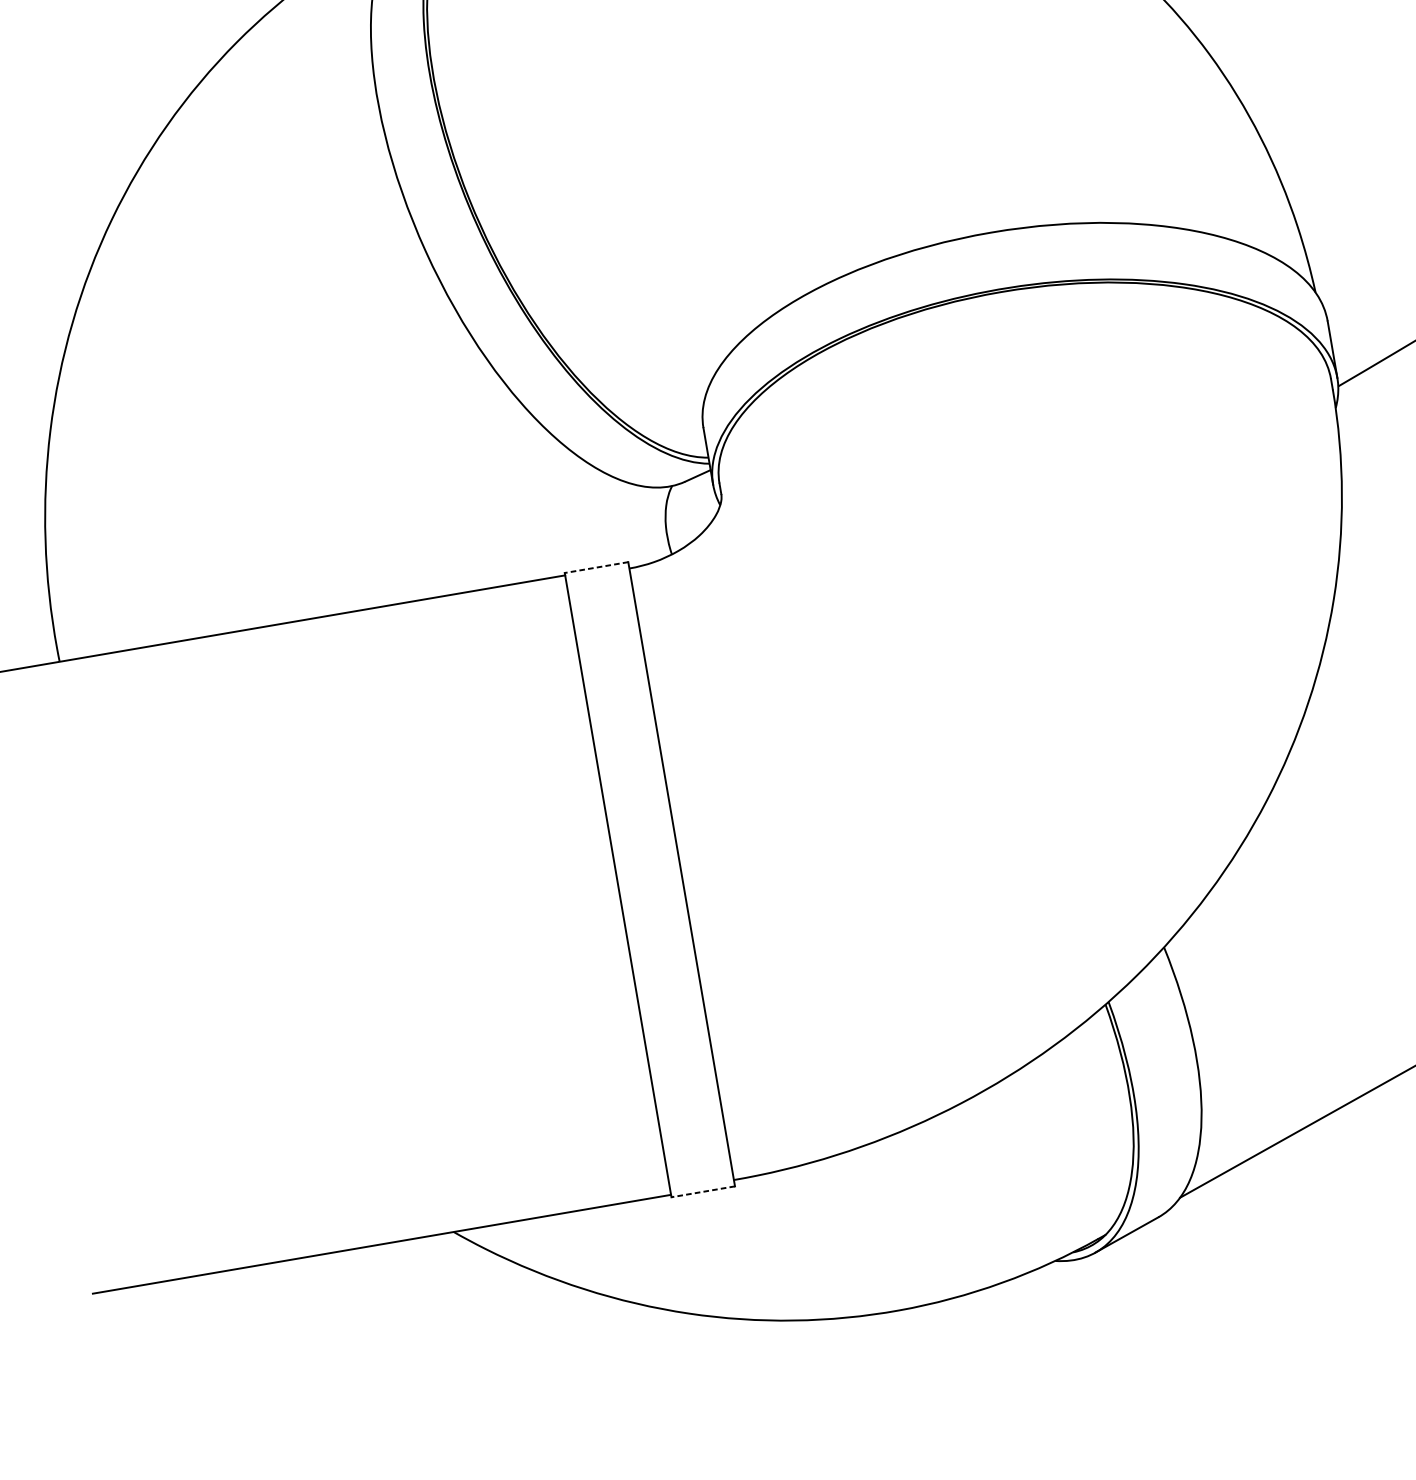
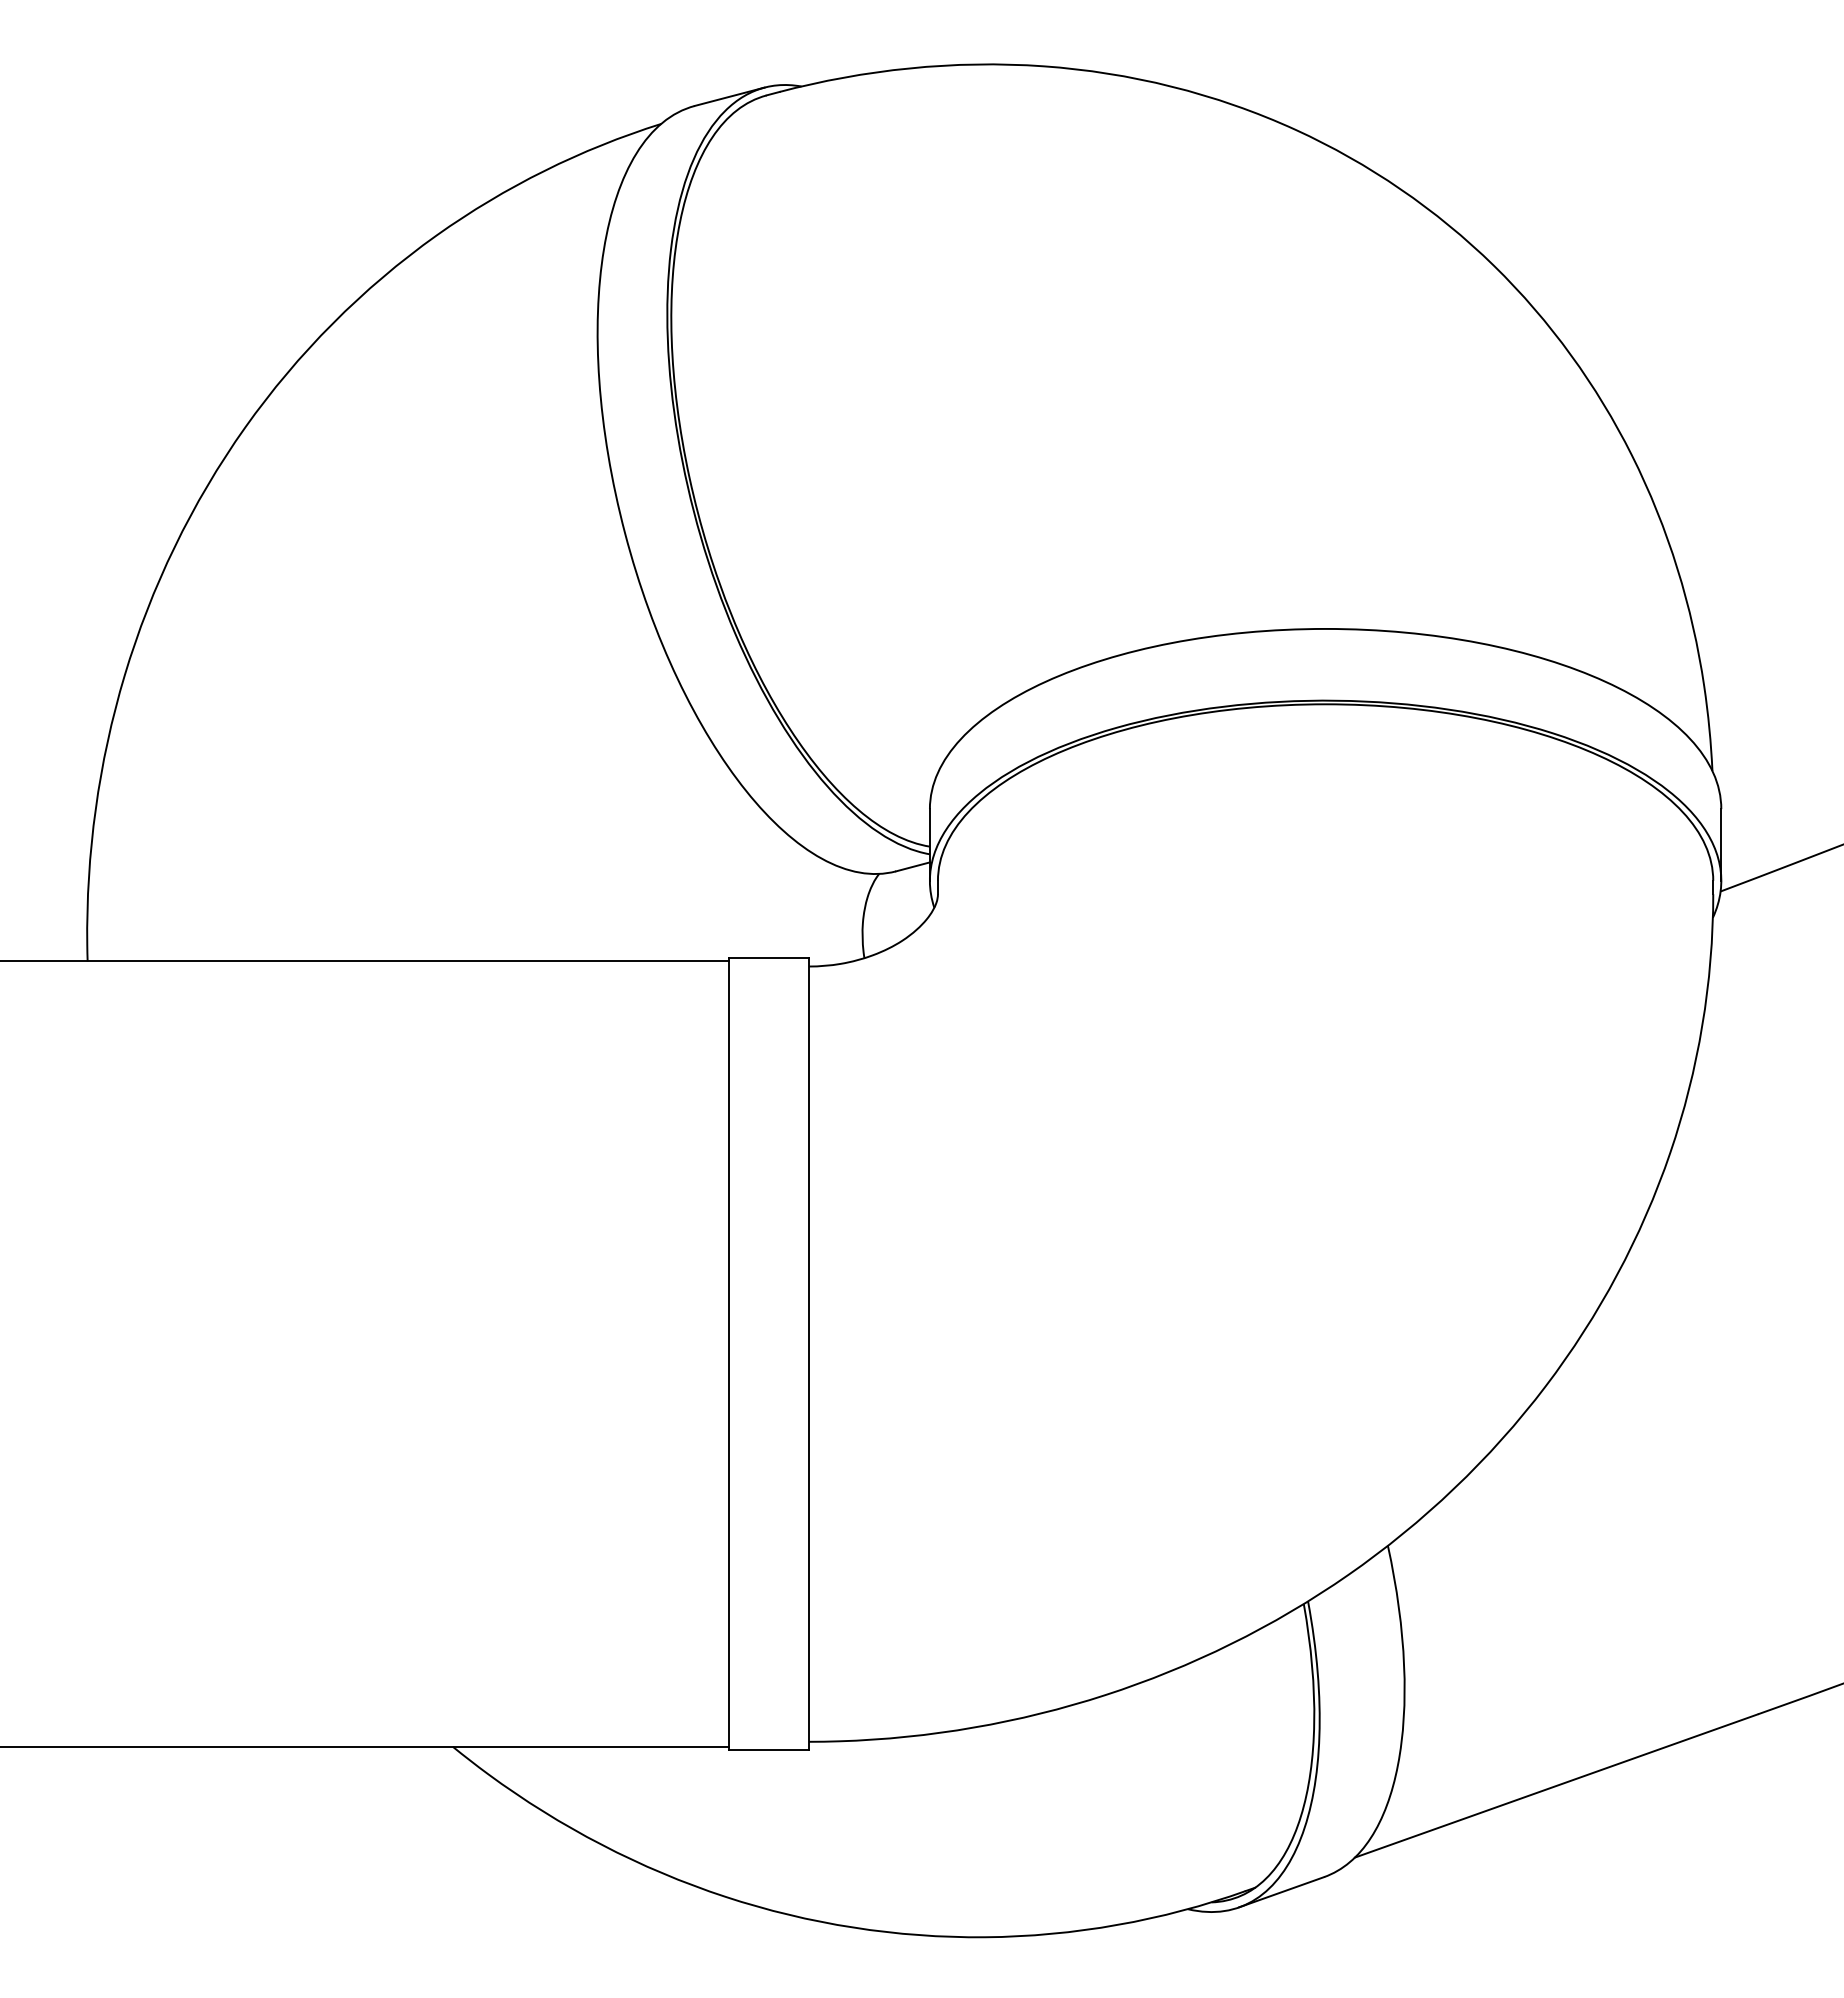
line: (596, 567) -> (768, 958), dashed -> solid
line: (702, 1191) -> (768, 1749), dashed -> solid

